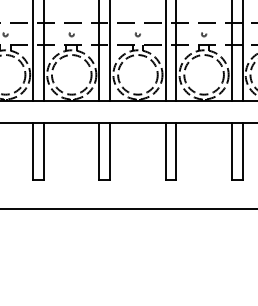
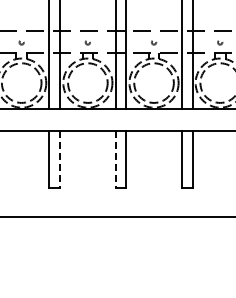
line: (44, 151) -> (60, 159), solid -> dashed
line: (99, 151) -> (115, 159), solid -> dashed

